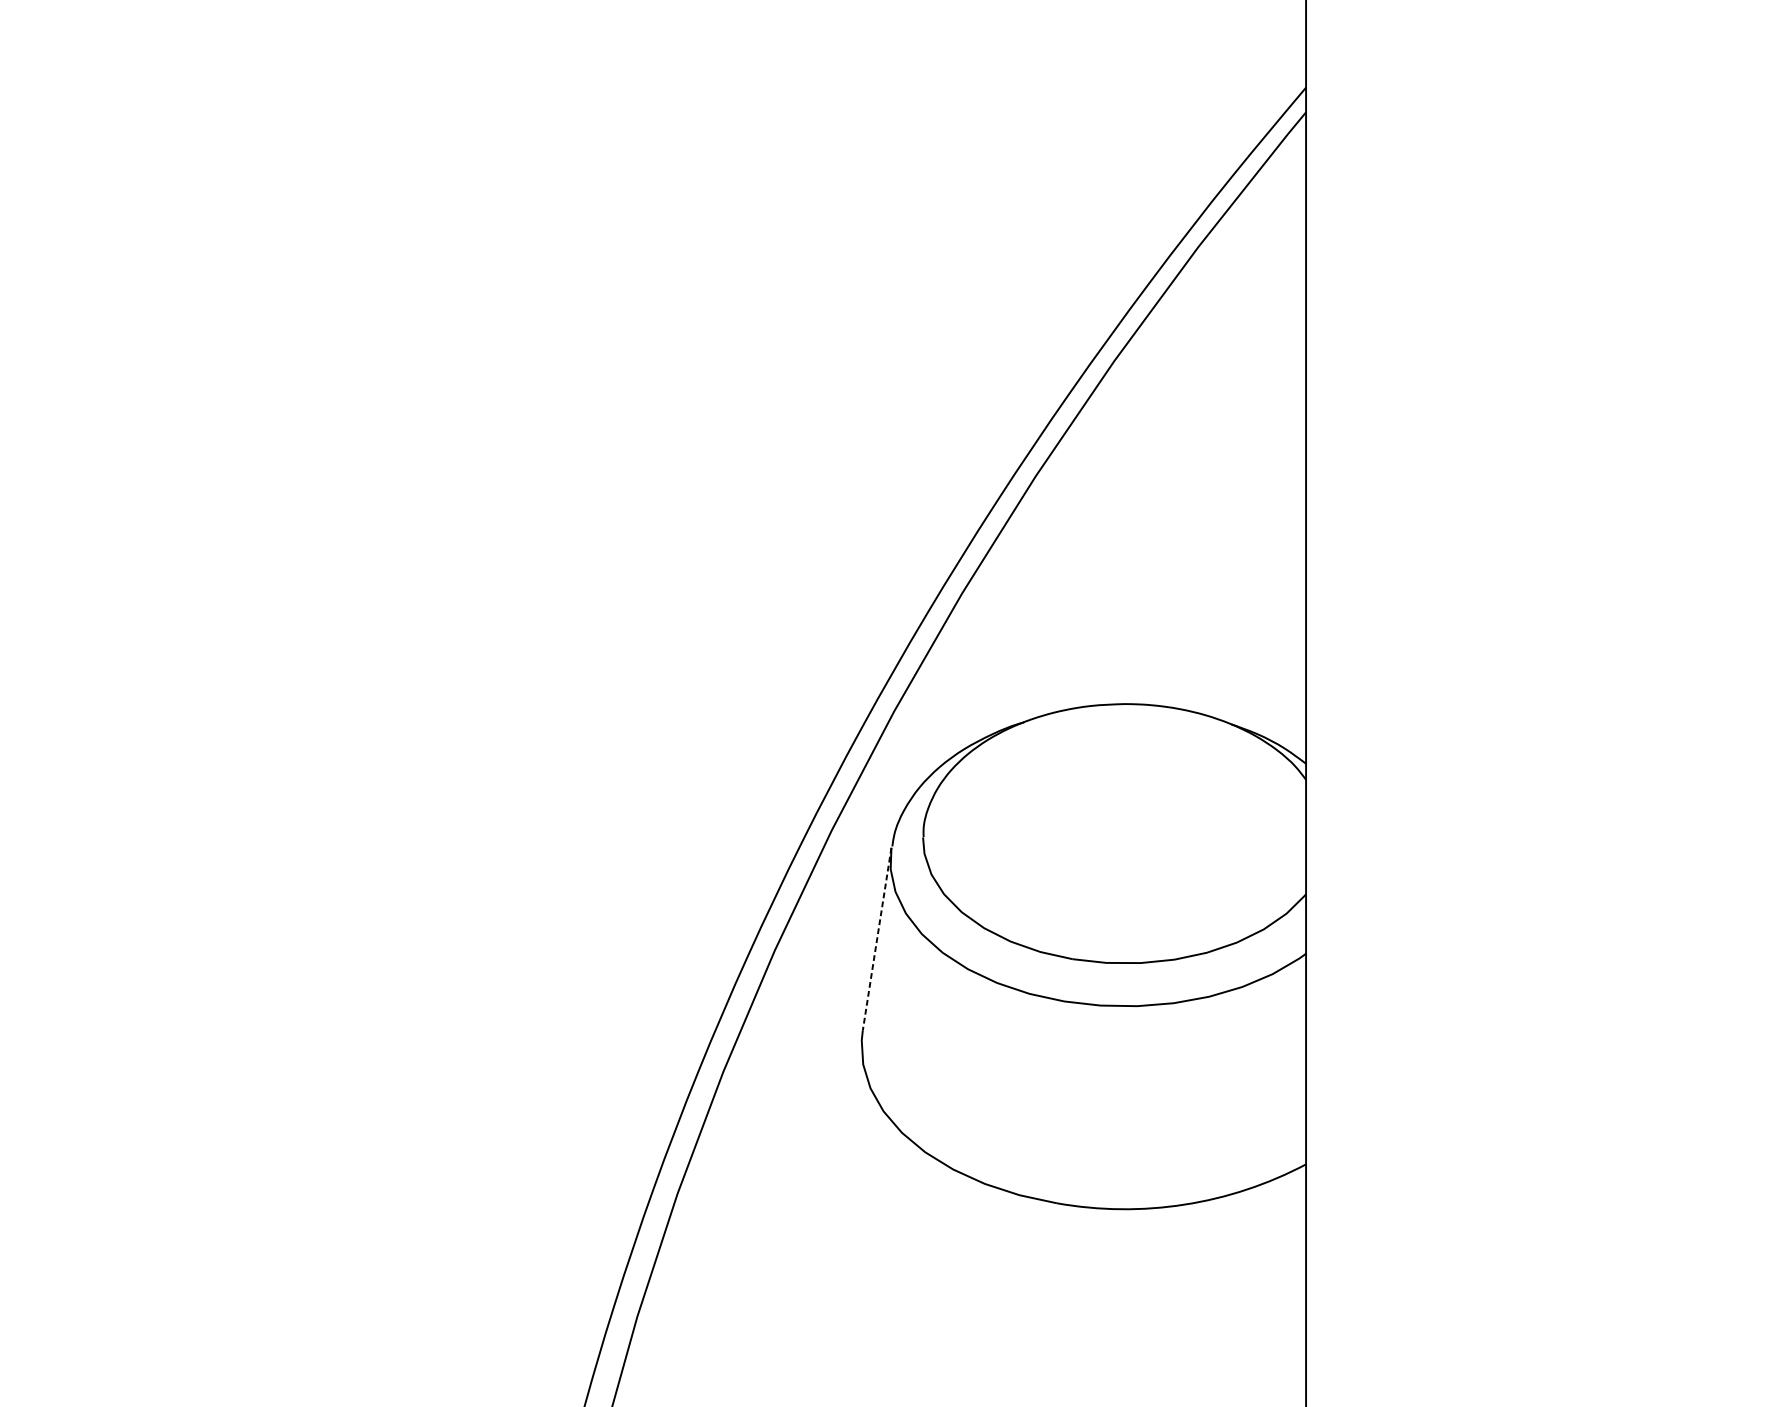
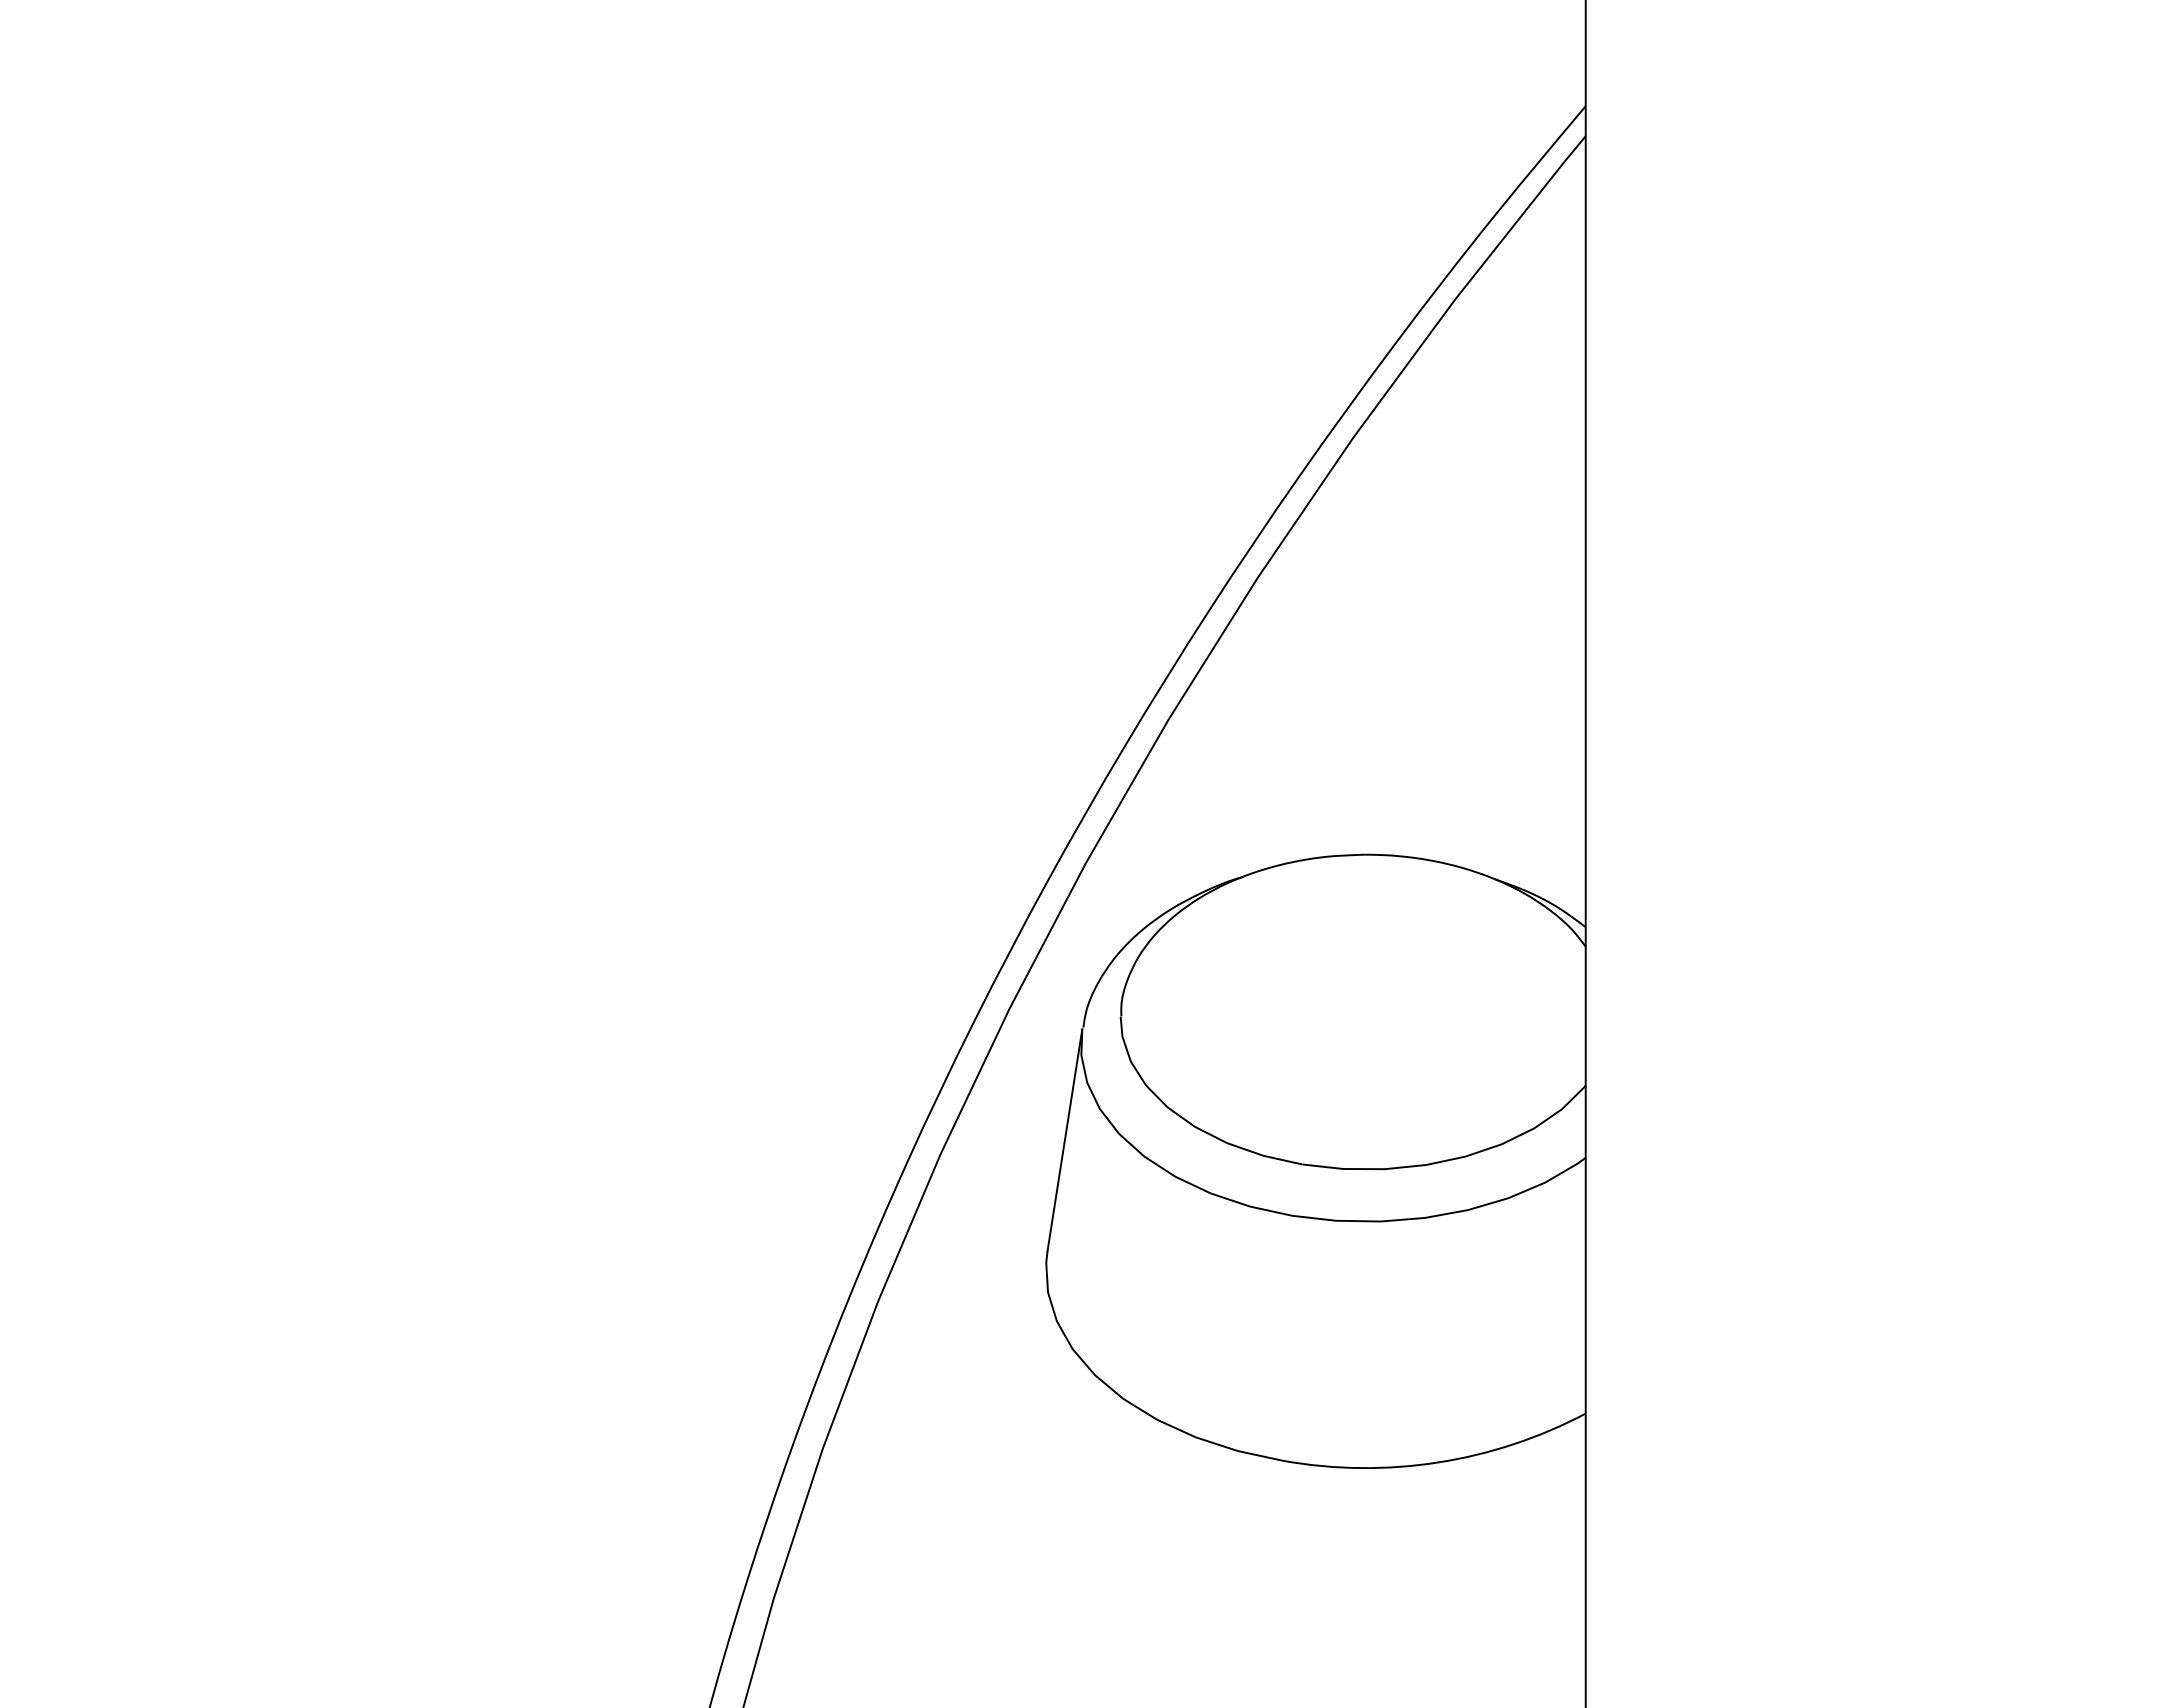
line: (876, 939) -> (1064, 1140), dashed -> solid

